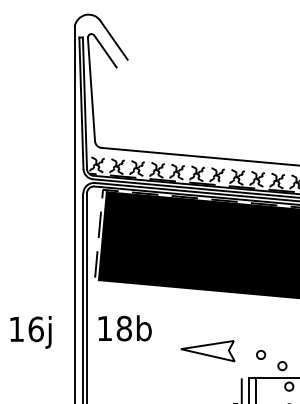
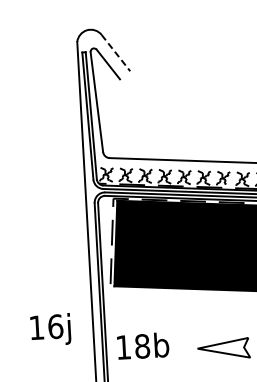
line: (113, 40) -> (115, 53), solid -> dashed
text: (124, 328) -> (142, 346), moved
text: (30, 332) -> (50, 330), moved

